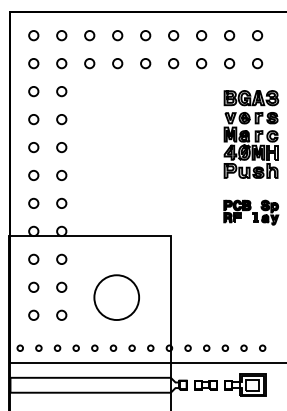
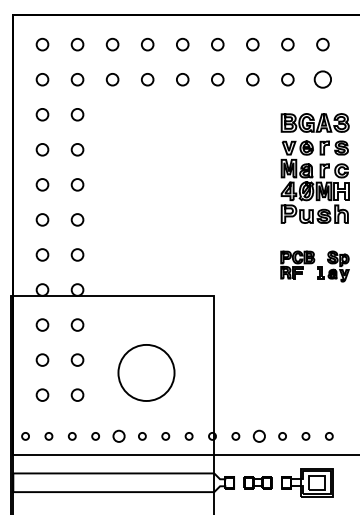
circle: (257, 63) -> (322, 79), size x1.4
circle: (94, 348) -> (118, 436), size x1.6
circle: (206, 348) -> (258, 436), size x1.6

